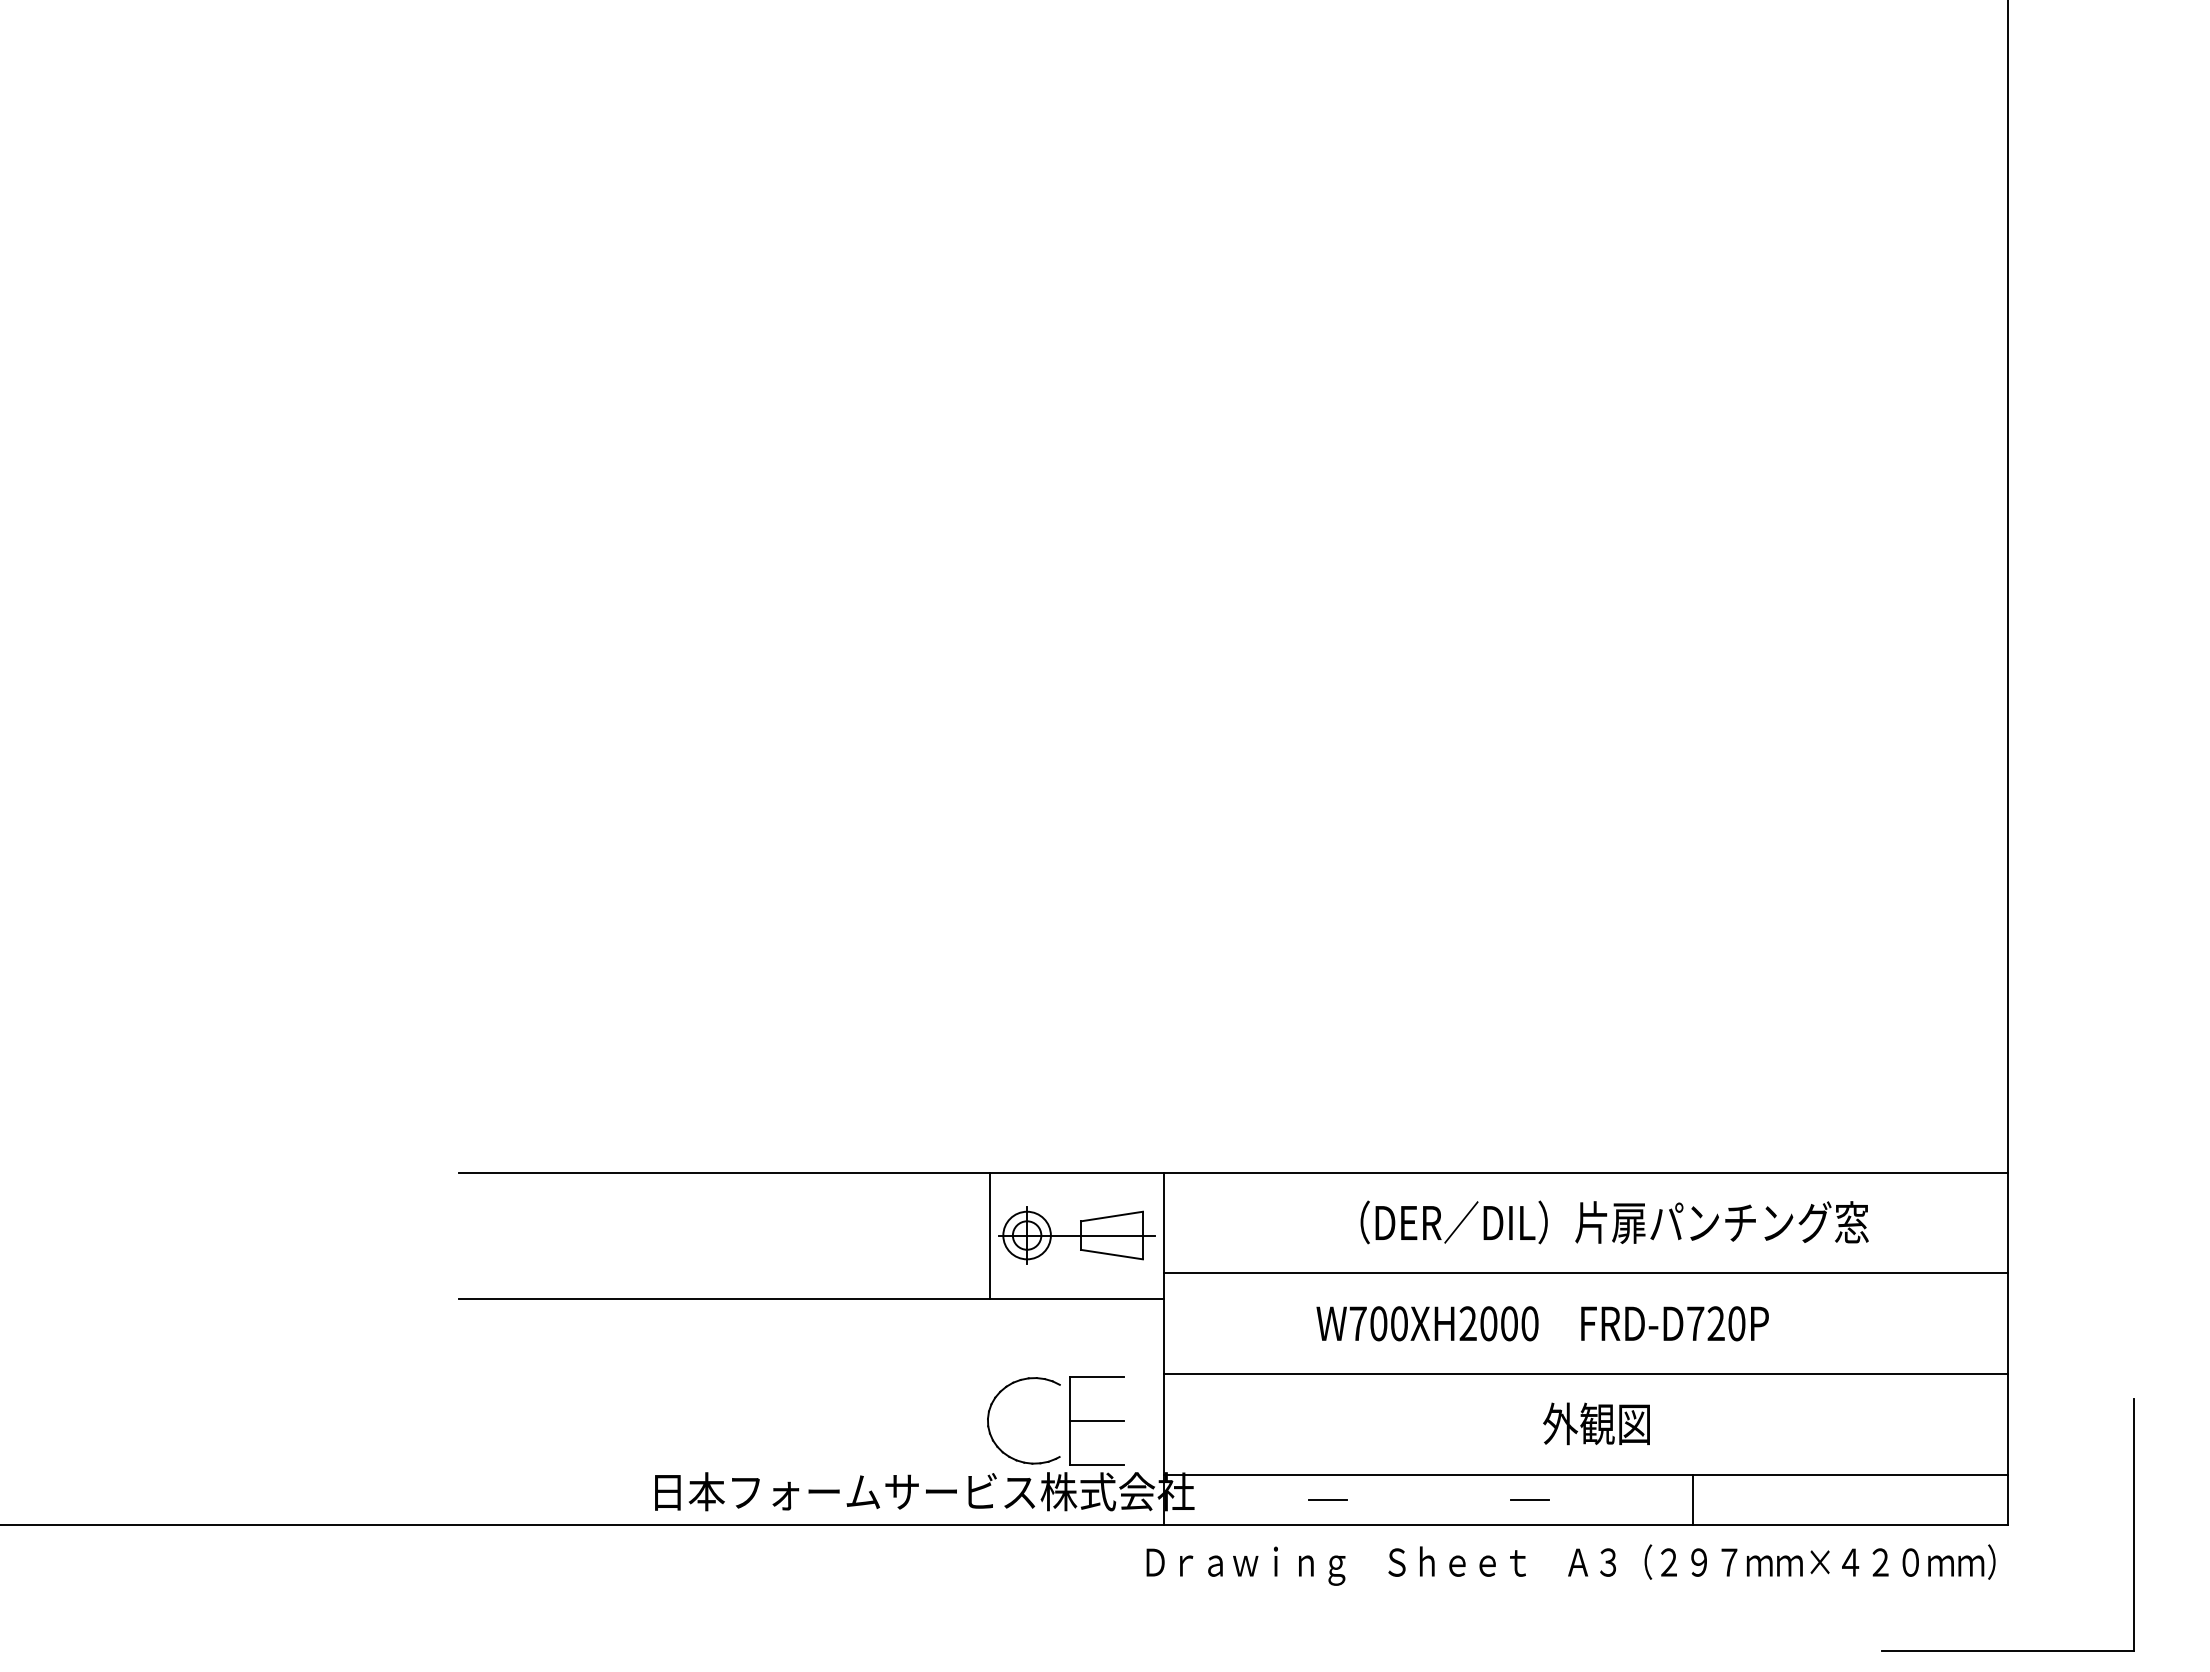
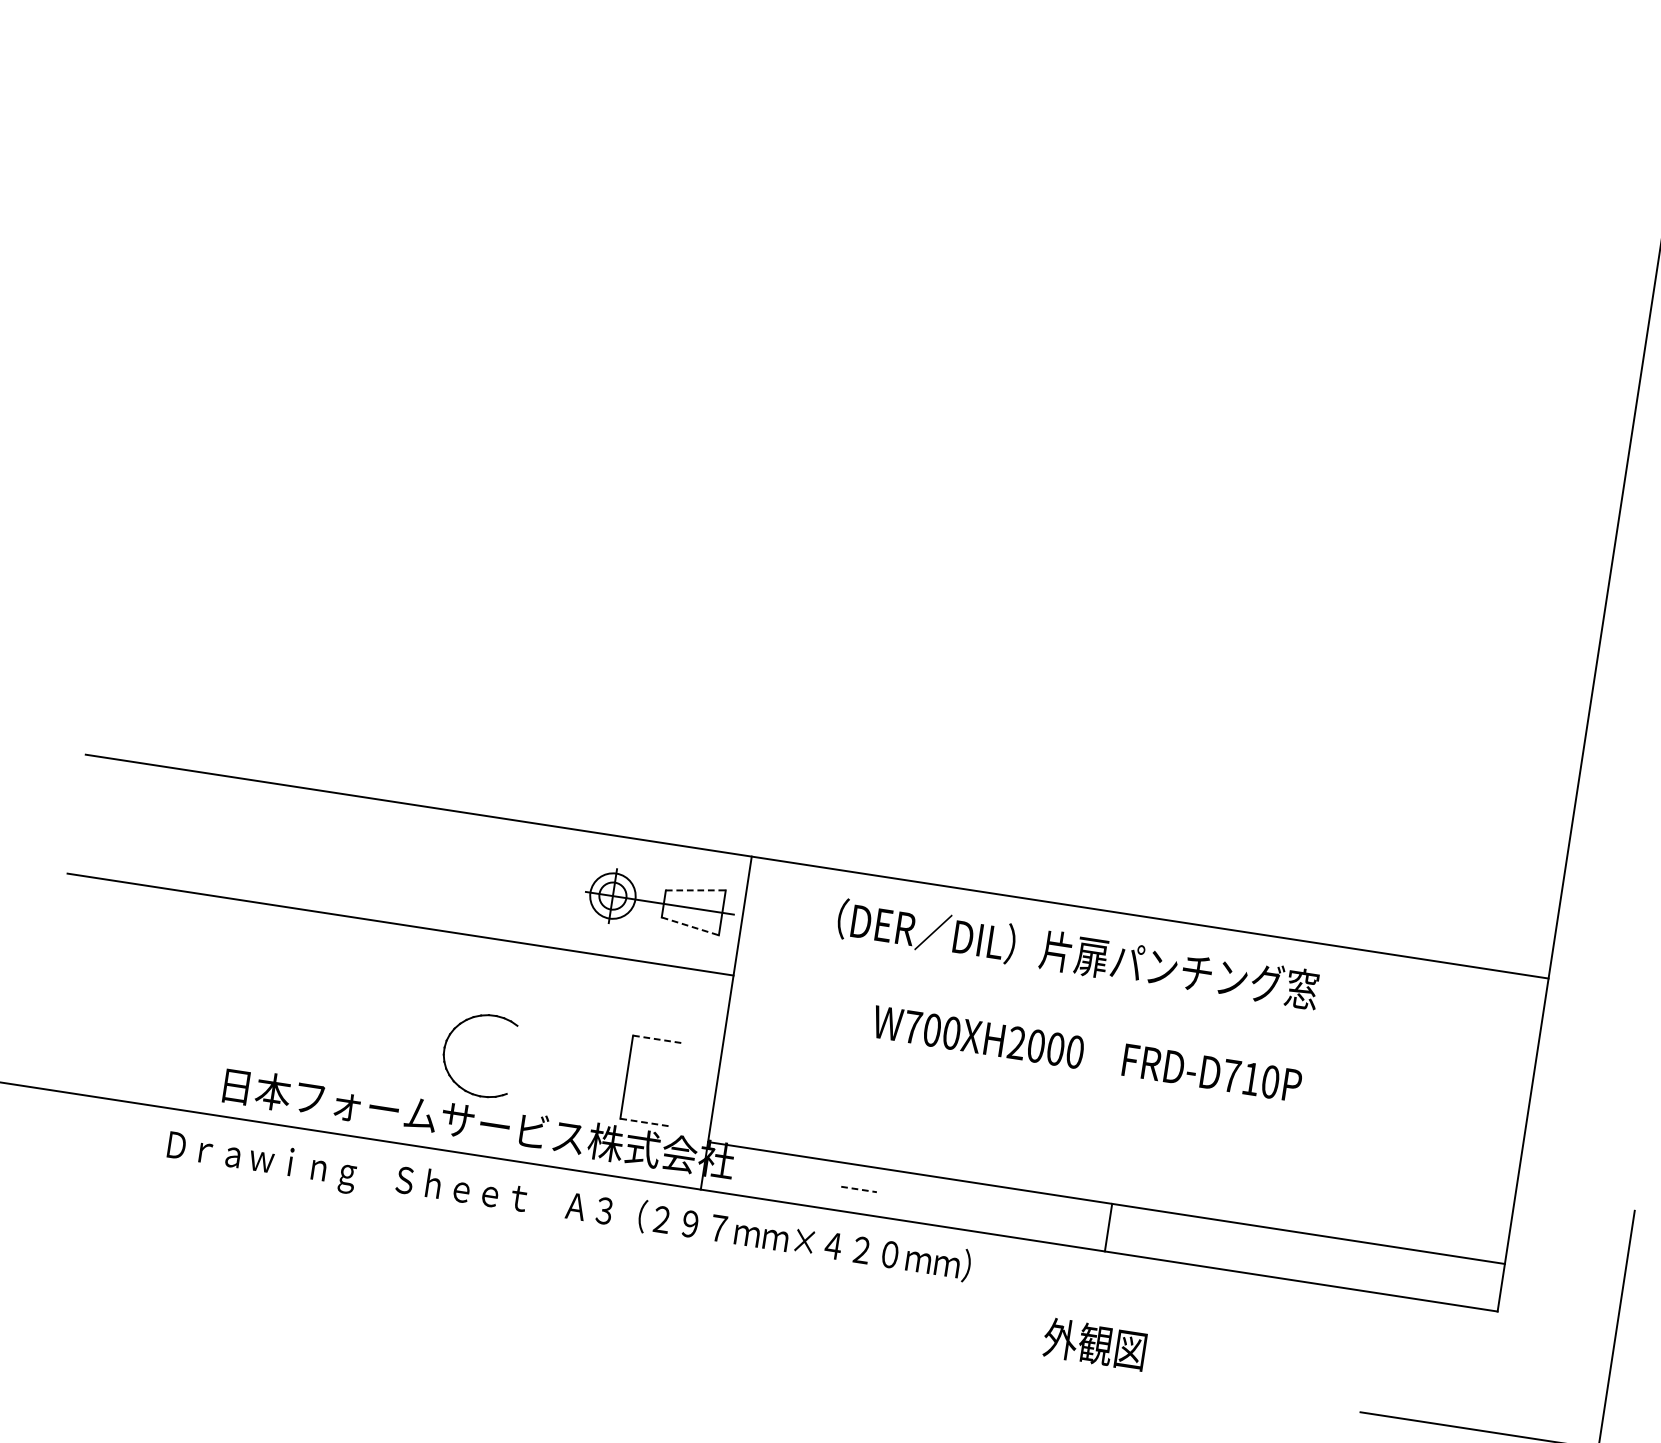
line: (1112, 1216) -> (696, 890), solid -> dashed
text: (1614, 1222) -> (1078, 954), moved
line: (989, 1235) -> (577, 890), removed
line: (1112, 1254) -> (690, 926), solid -> dashed
line: (1586, 1273) -> (1135, 1012), removed
text: (1715, 1323) -> (1250, 1078), FRD-D720P -> FRD-D710P
line: (1586, 1374) -> (1121, 1108), removed
line: (1096, 1376) -> (658, 1039), solid -> dashed
part: (989, 1417) -> (446, 1046), moved
line: (1096, 1420) -> (651, 1080), removed
text: (1596, 1423) -> (1094, 1343), moved
line: (1096, 1464) -> (645, 1122), solid -> dashed
line: (1693, 1499) -> (1108, 1227), moved
line: (1328, 1500) -> (859, 1189), solid -> dashed
line: (1529, 1500) -> (1049, 1218), removed
text: (1570, 1564) -> (568, 1207), moved

